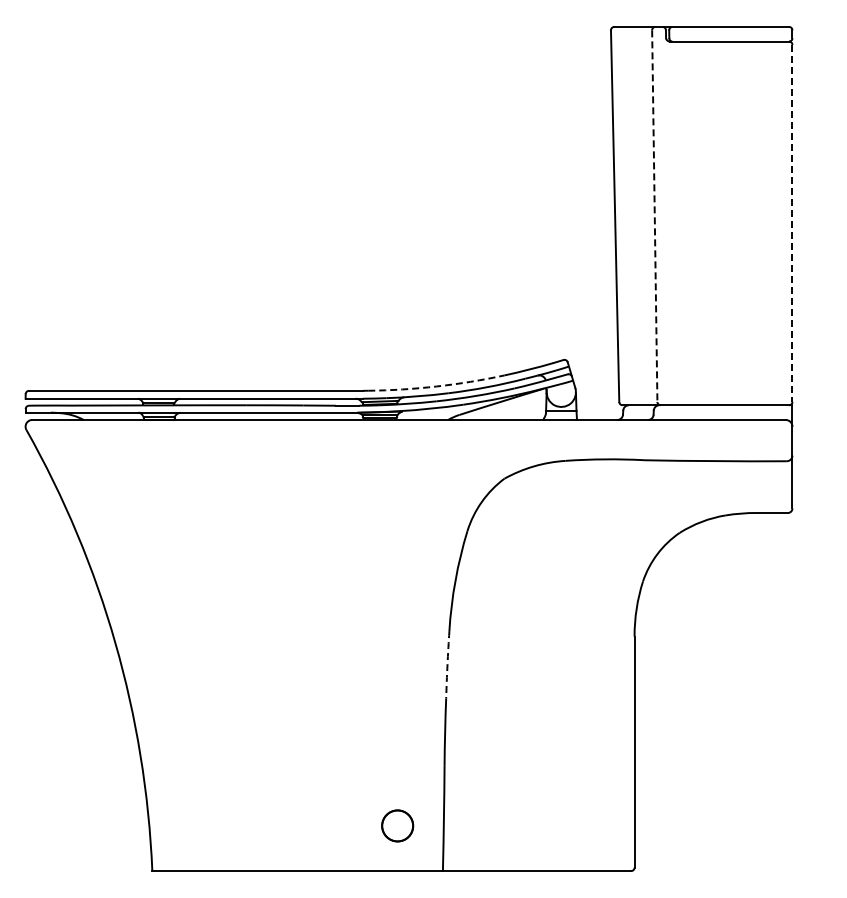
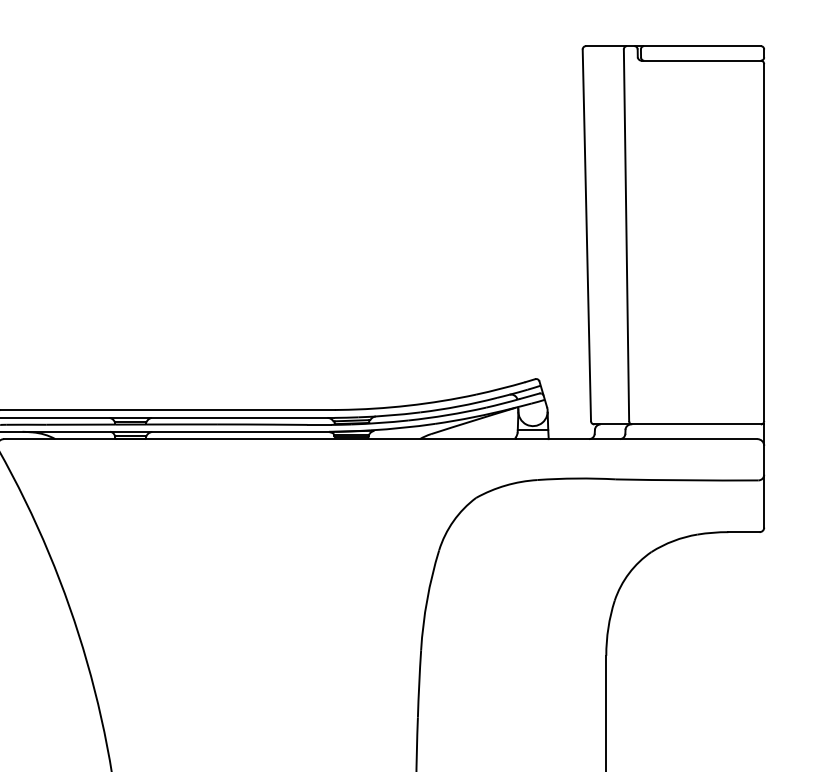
line: (654, 216) -> (626, 235), dashed -> solid
line: (792, 223) -> (764, 242), dashed -> solid
arc: (436, 386) -> (408, 405), dashed -> solid
arc: (447, 664) -> (419, 683), dashed -> solid

